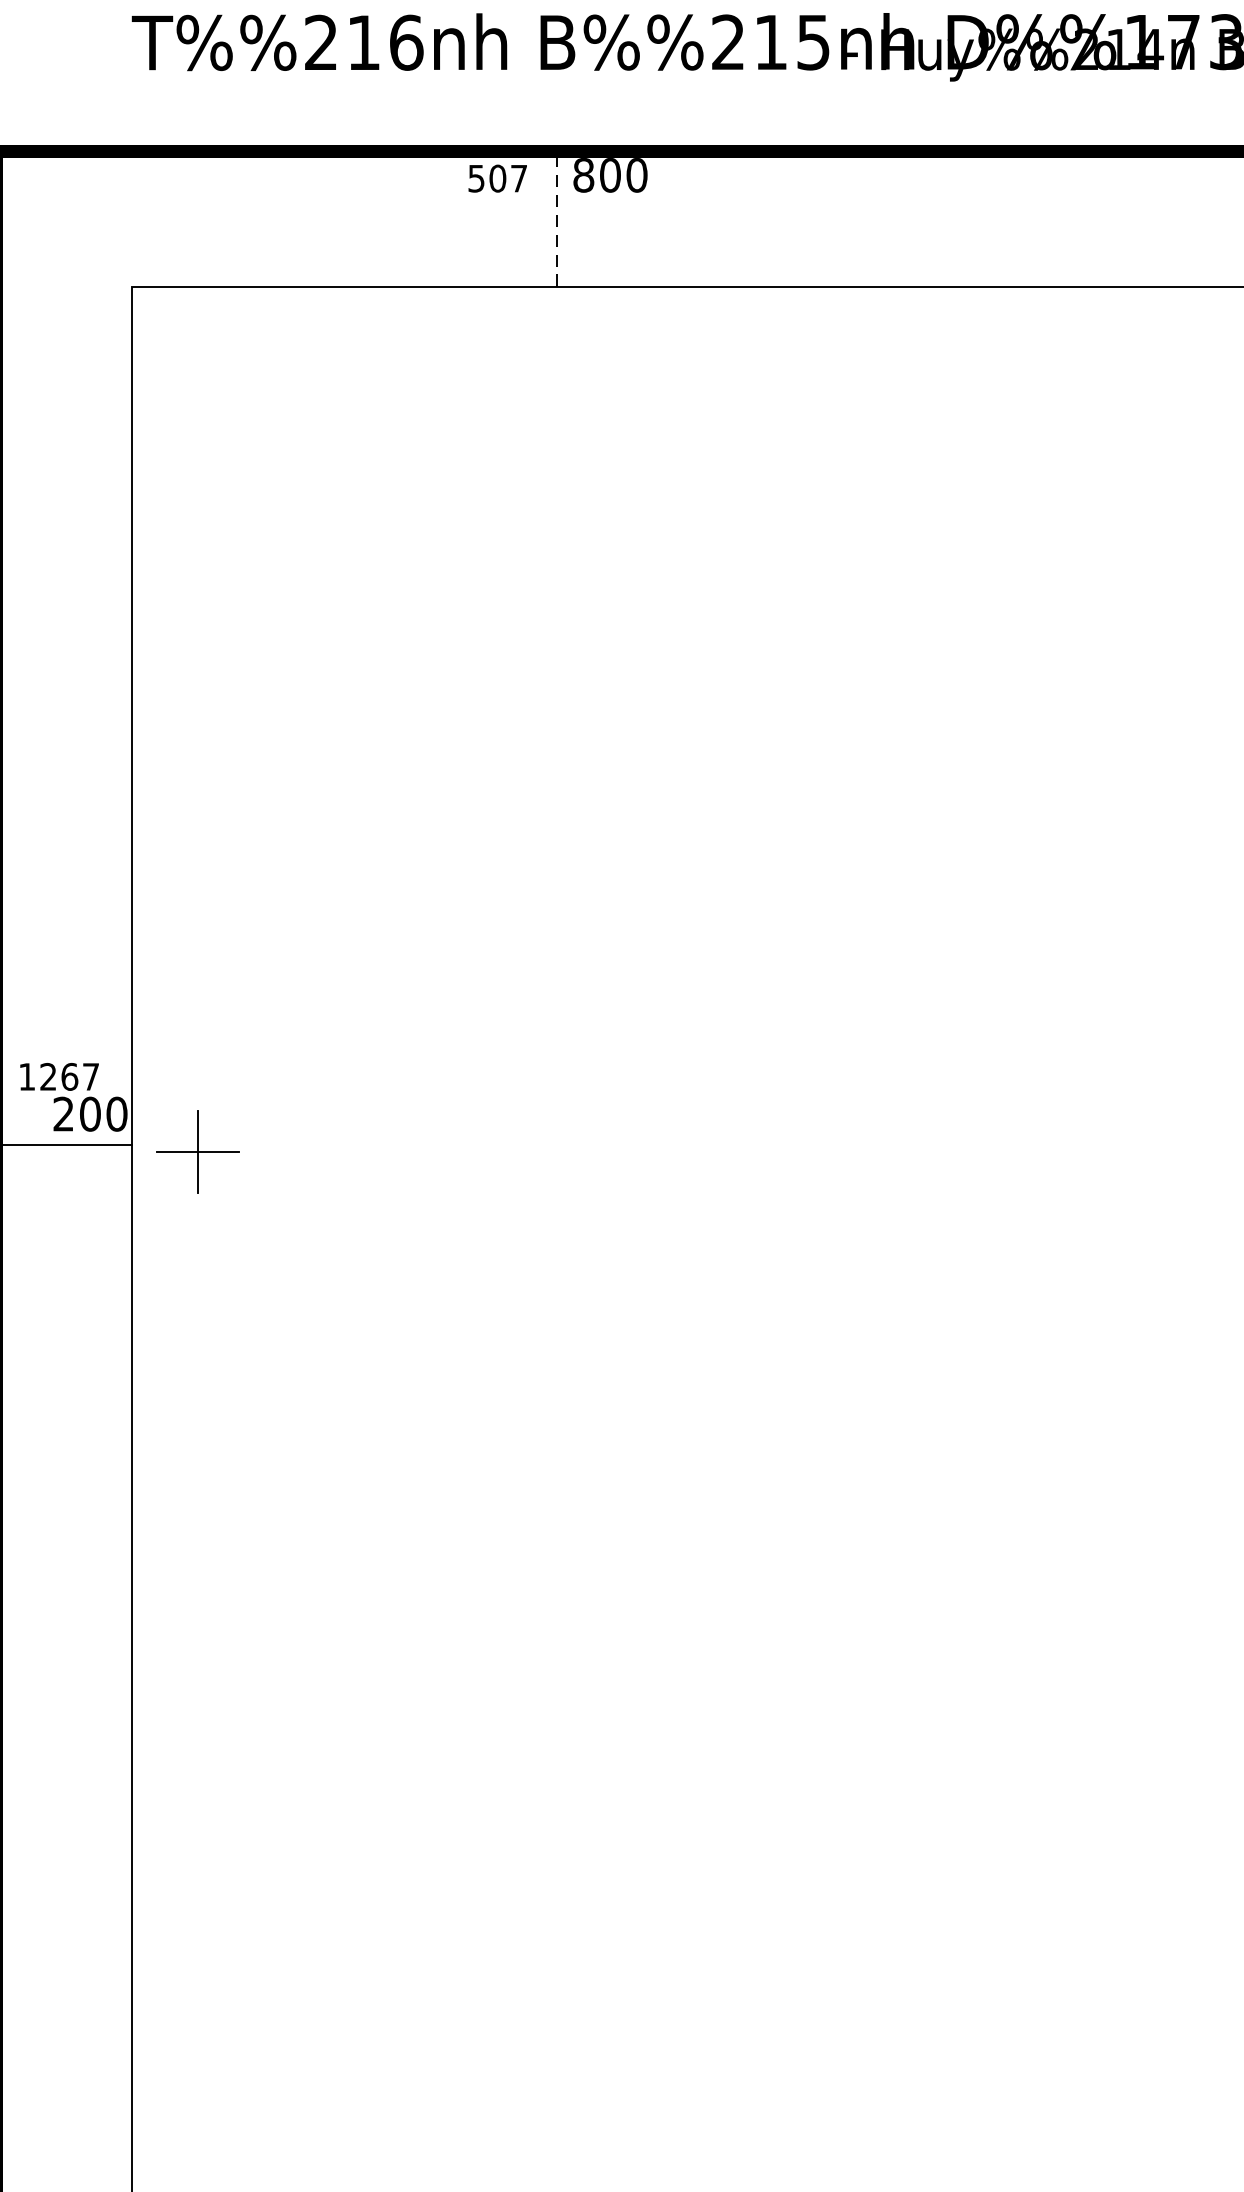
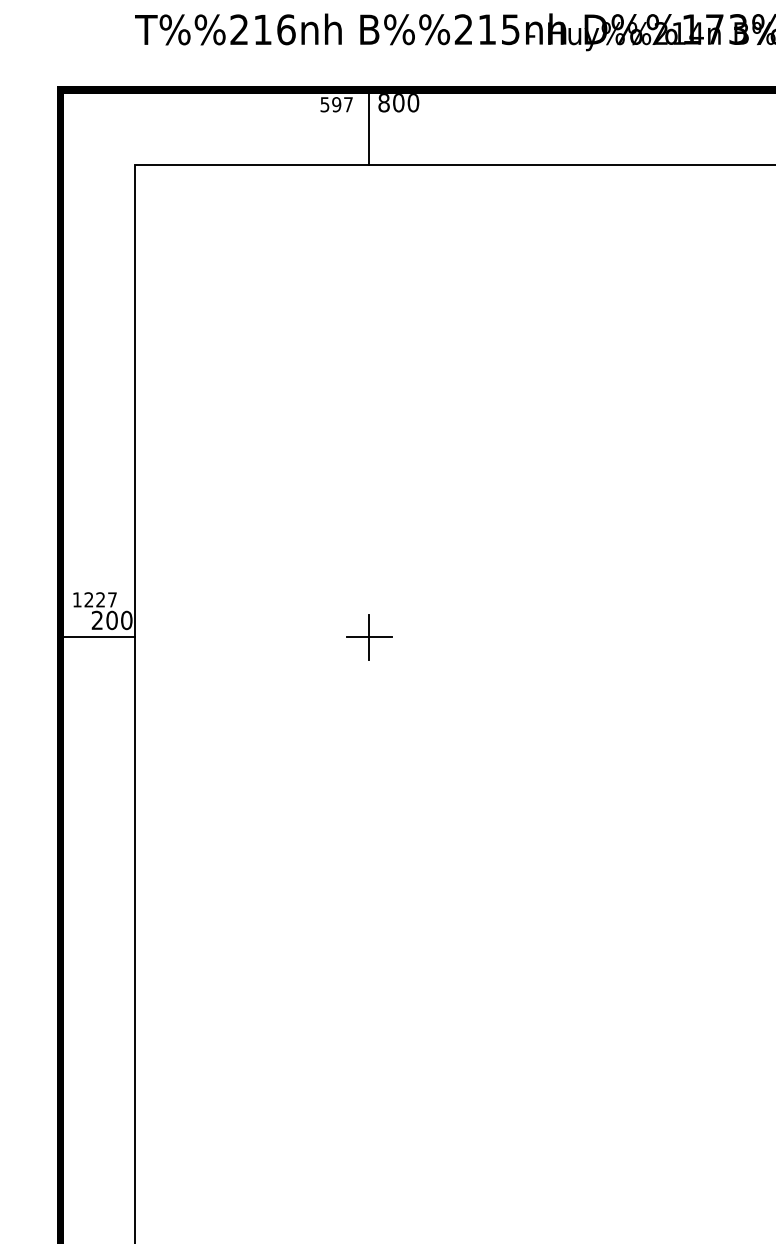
text: (497, 178) -> (336, 104), 507 -> 597
line: (557, 218) -> (369, 126), dashed -> solid
text: (69, 1076) -> (100, 599), 1267 -> 1227
part: (198, 1152) -> (369, 637), moved

